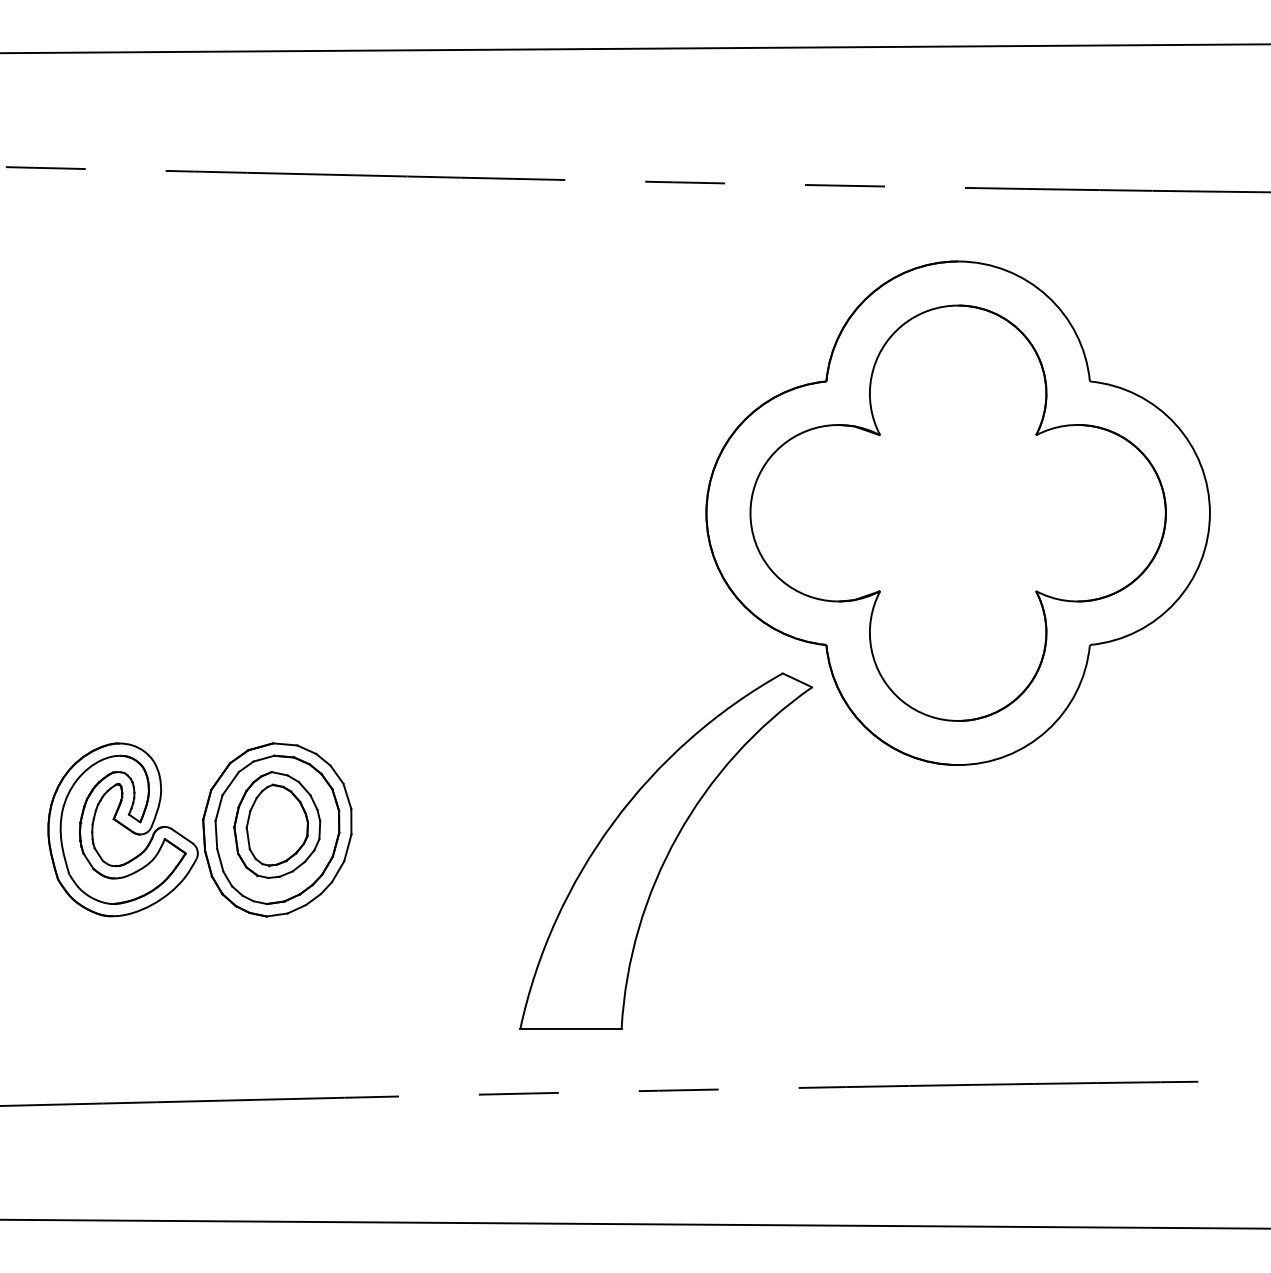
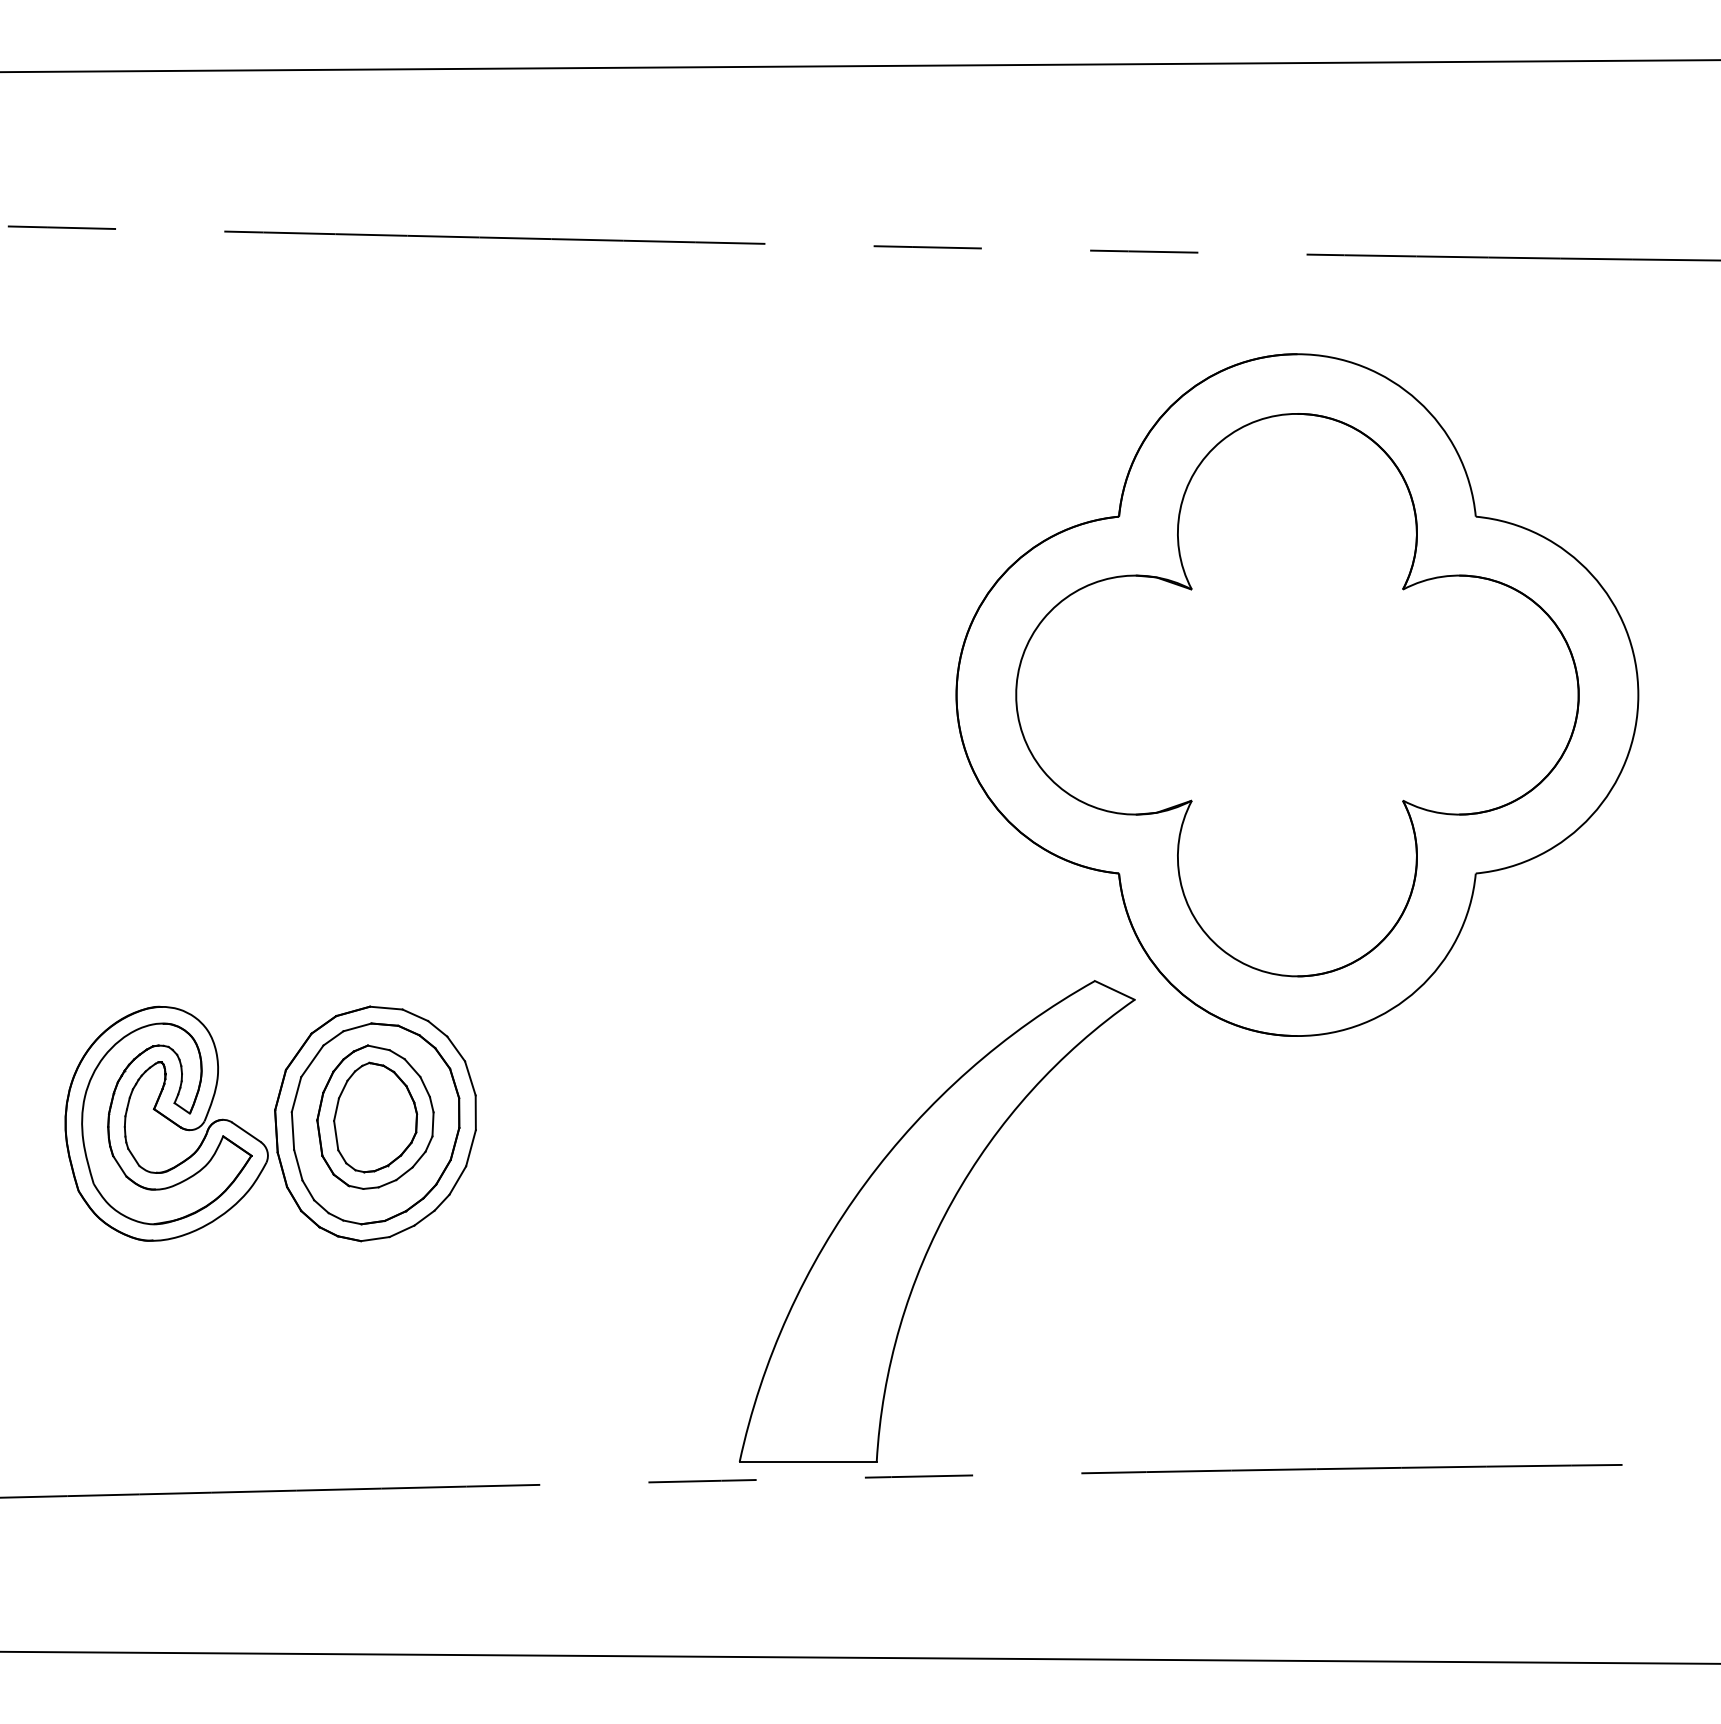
part: (666, 851) -> (937, 1221), moved

